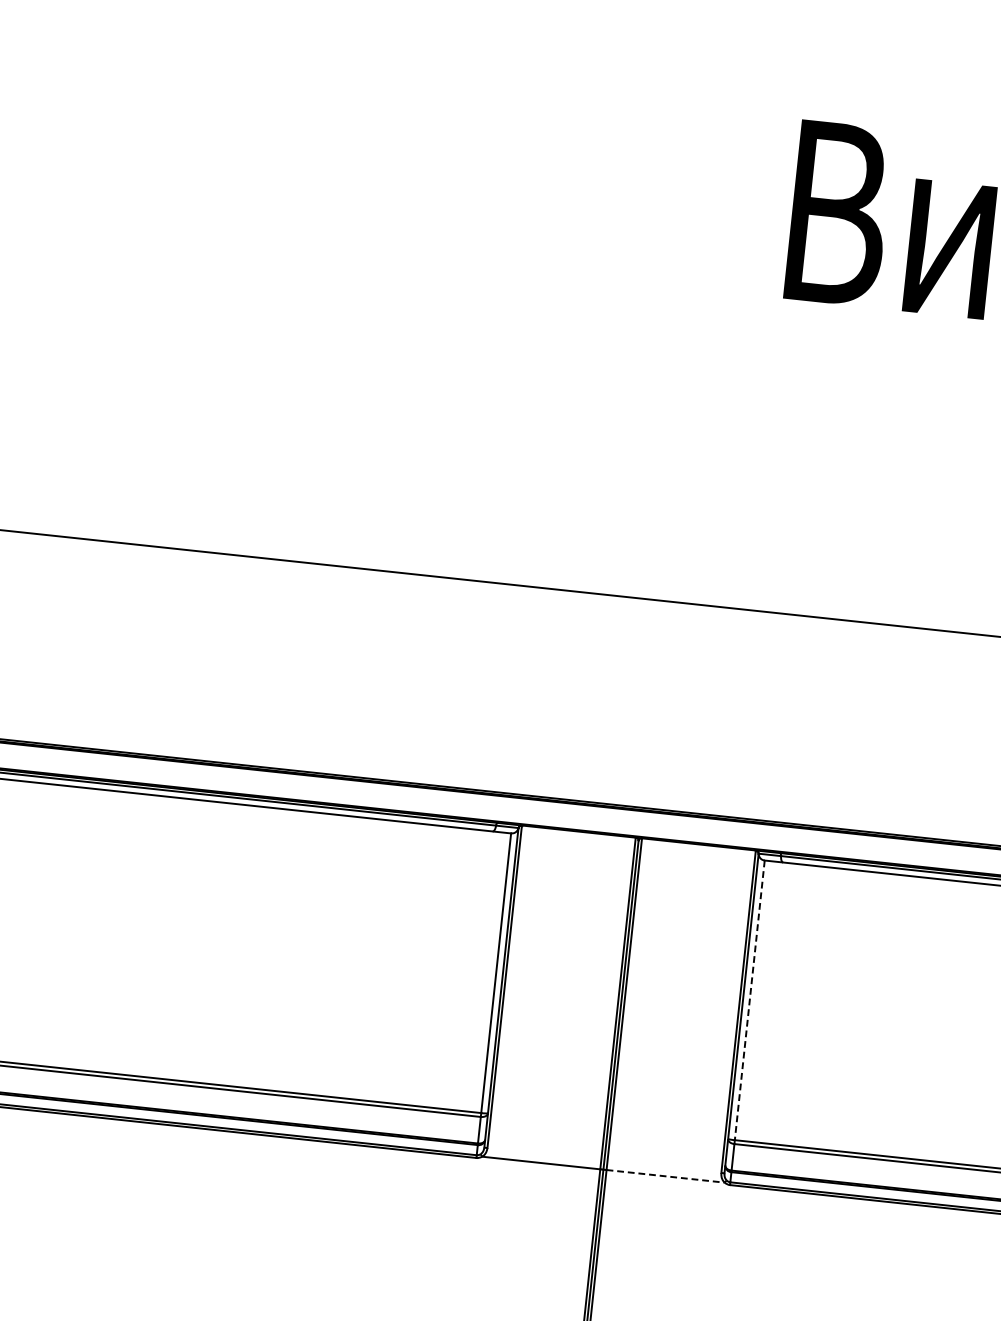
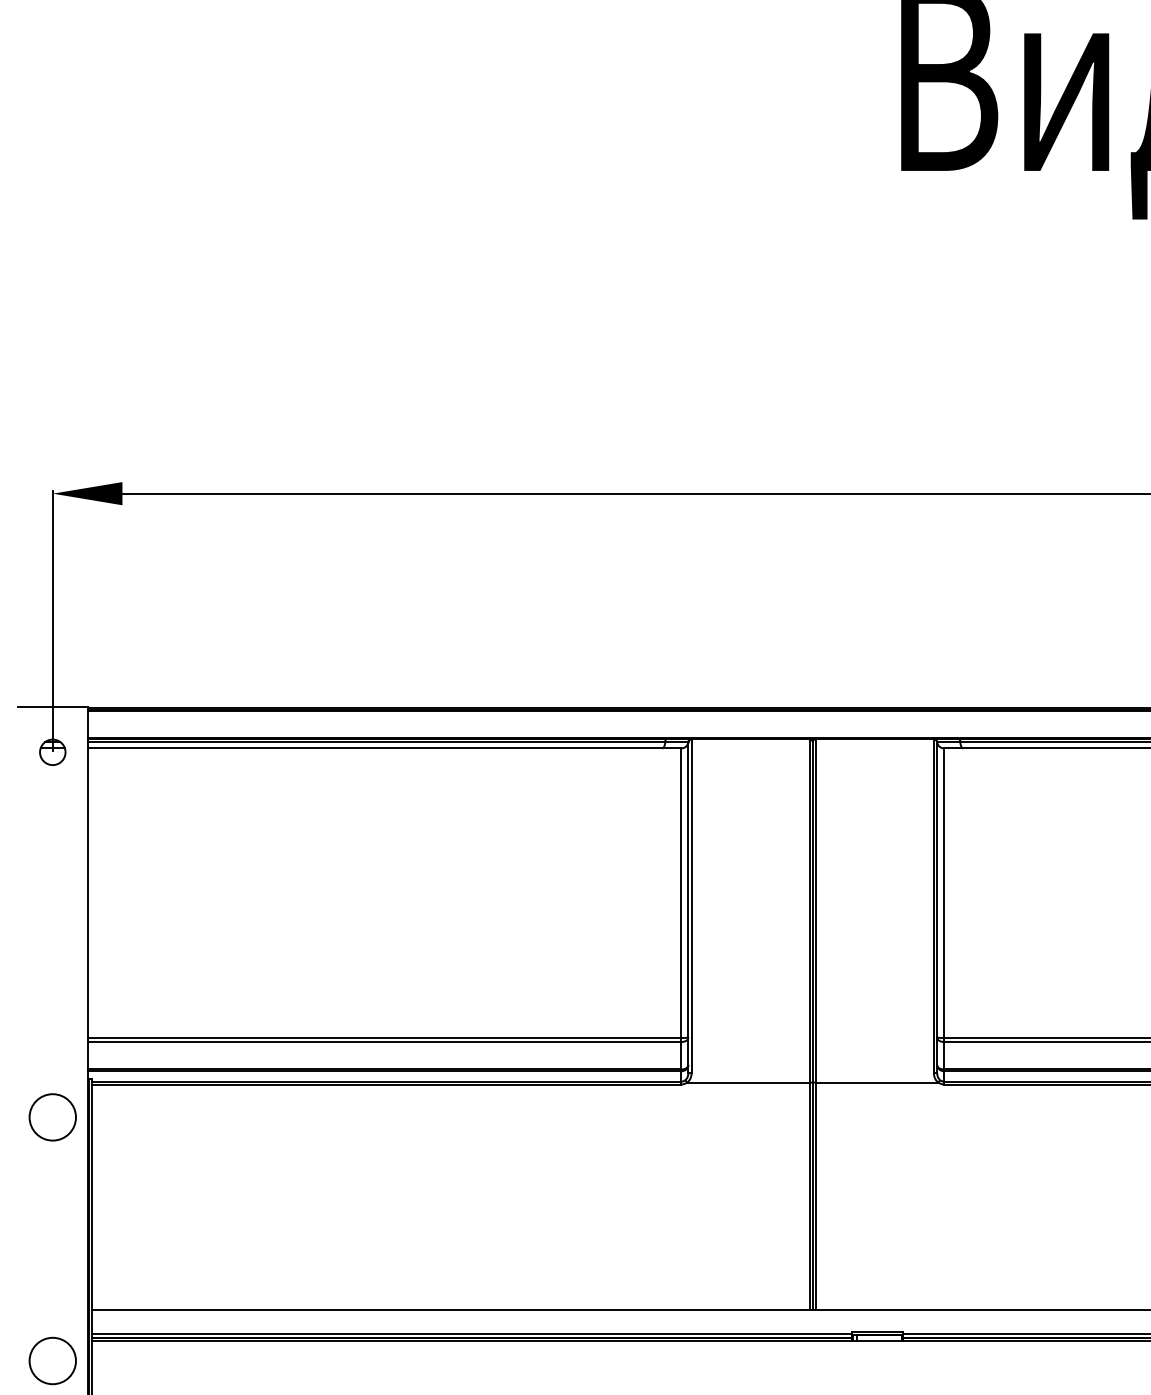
line: (750, 1000) -> (944, 893), dashed -> solid
line: (665, 1176) -> (877, 1082), dashed -> solid

